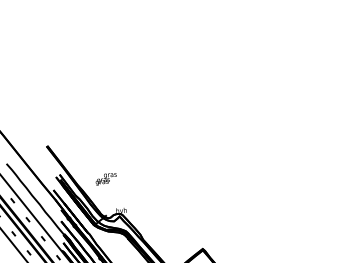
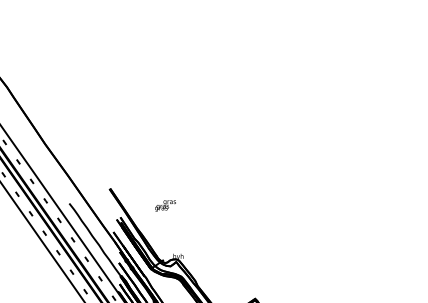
text: (106, 178) -> (165, 205), moved

